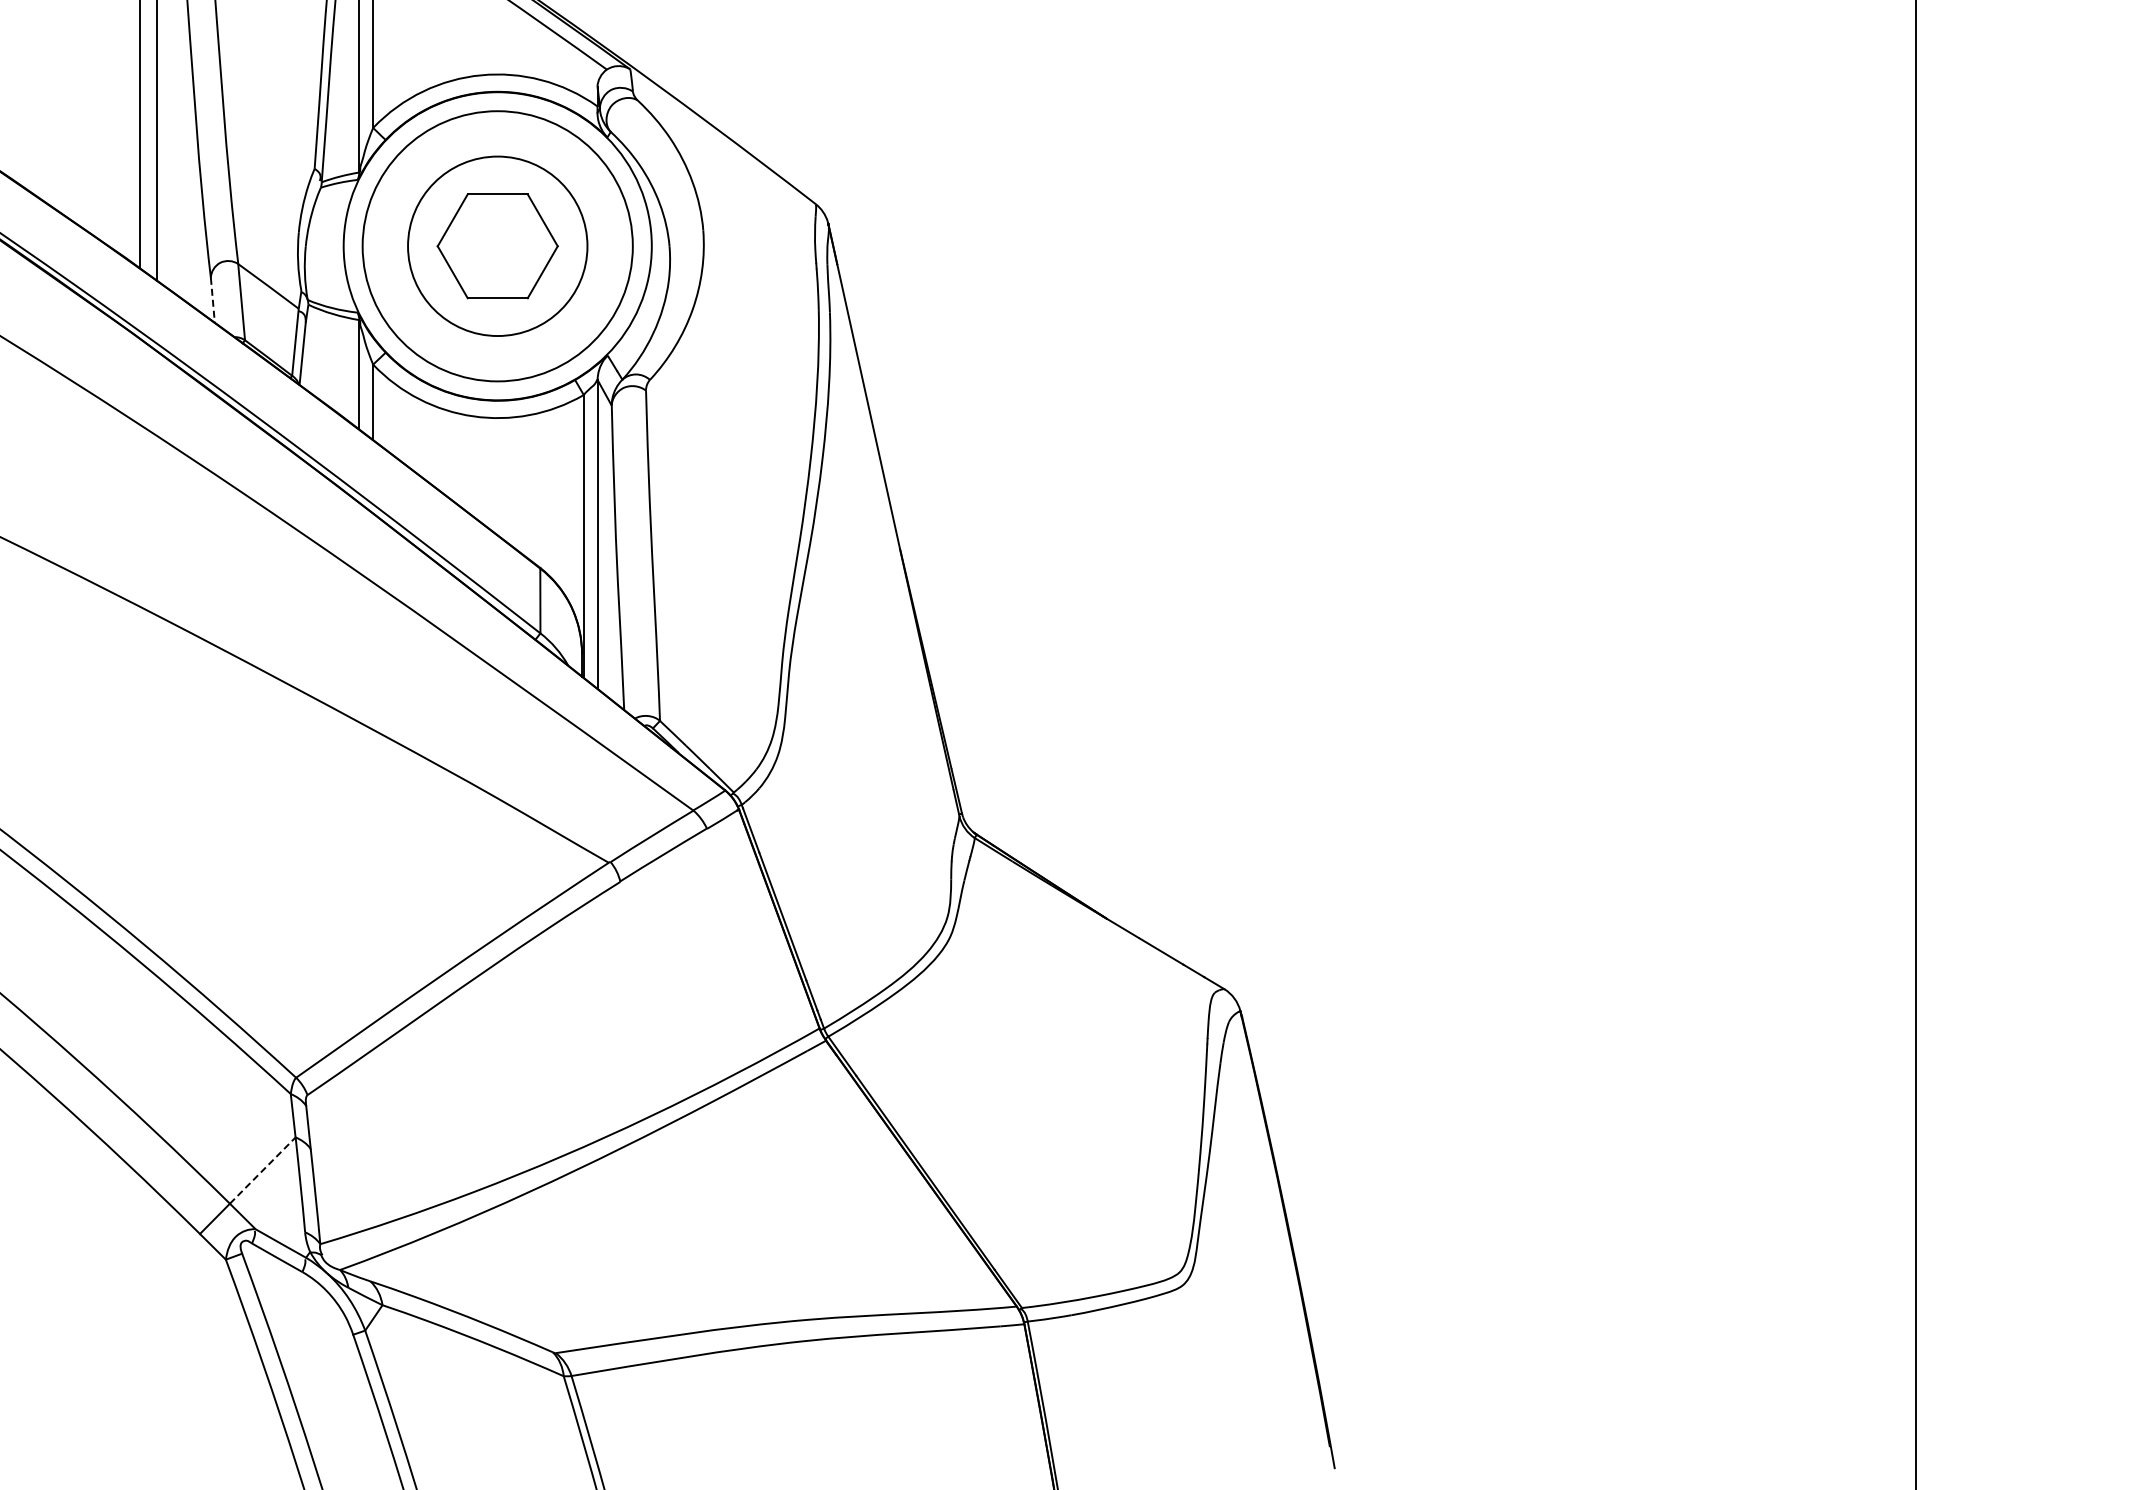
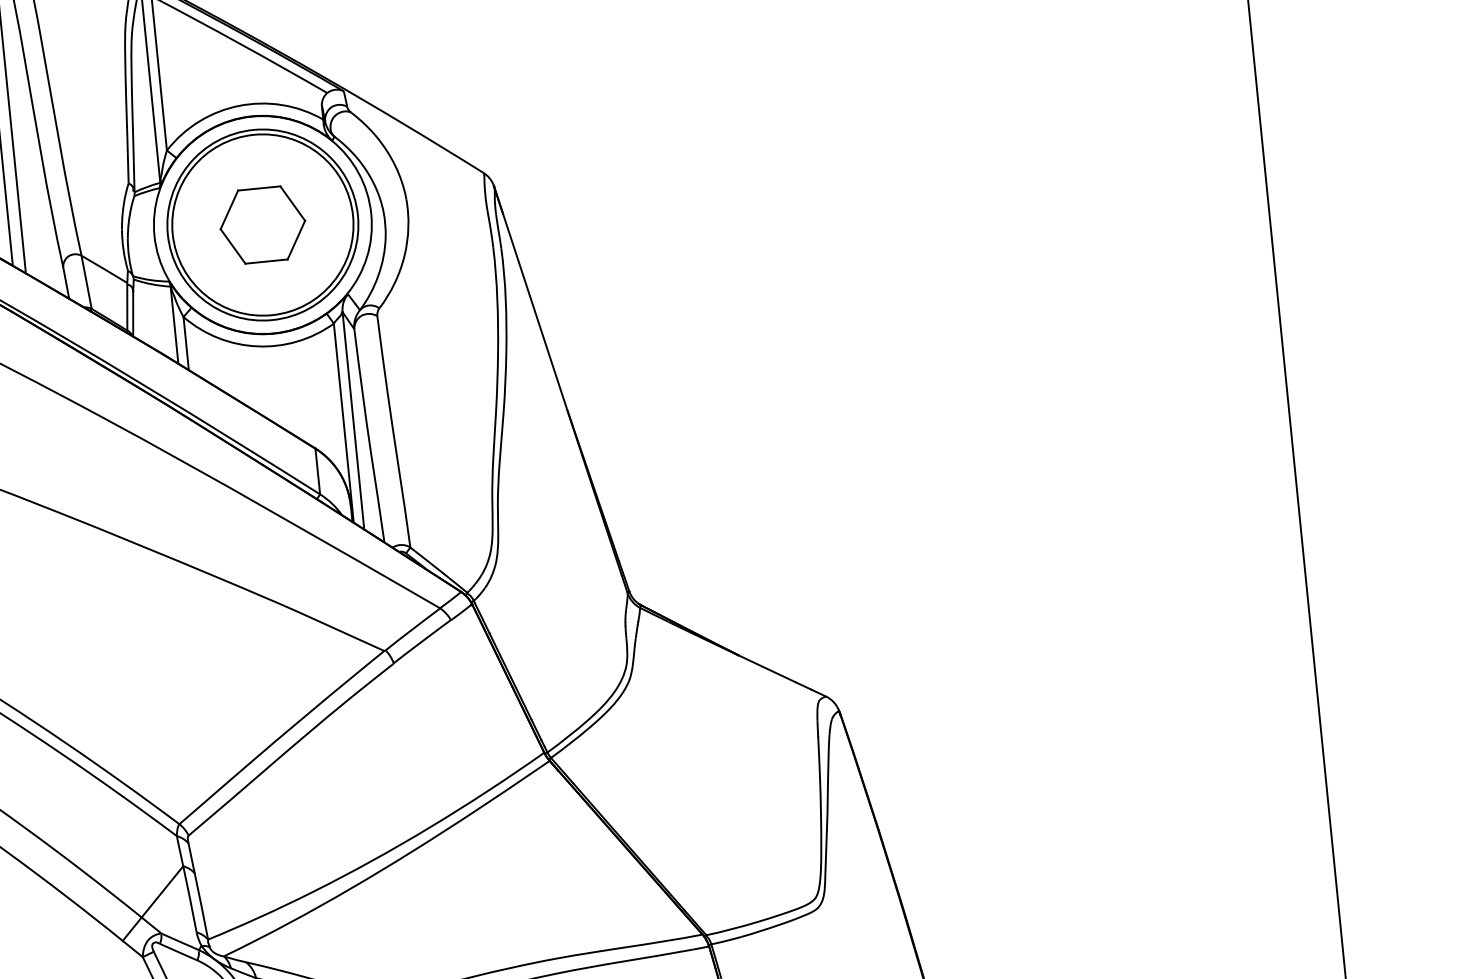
circle: (497, 246) -> (262, 225), size x1.43
line: (212, 300) -> (66, 283), dashed -> solid
line: (262, 1170) -> (162, 891), dashed -> solid

